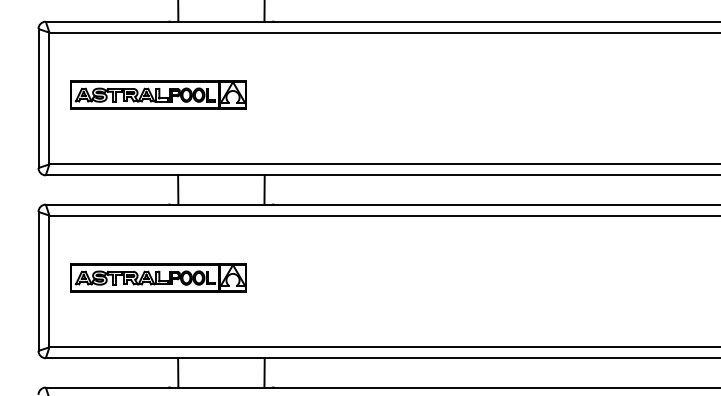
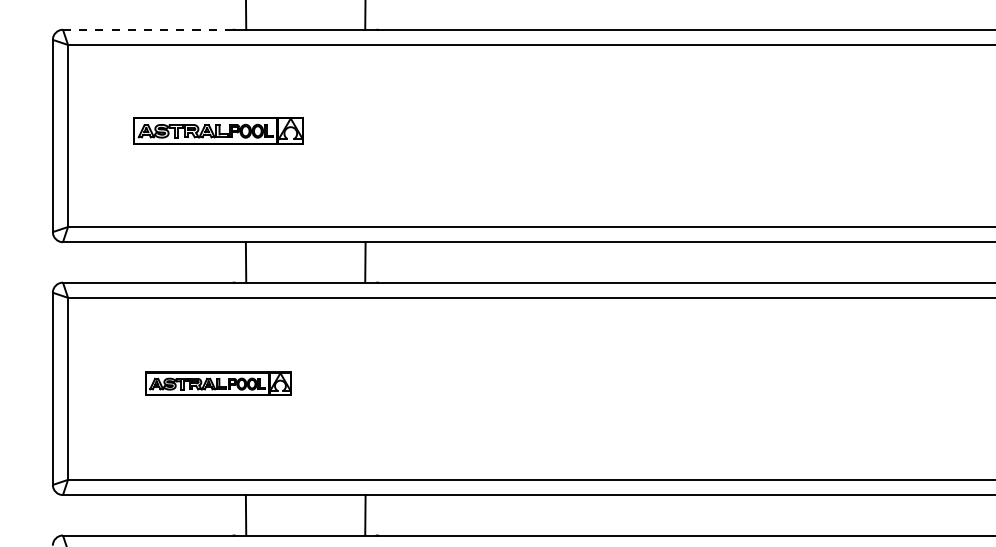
line: (107, 21) -> (148, 29), solid -> dashed
part: (158, 94) -> (218, 130), size x0.7
part: (158, 277) -> (218, 383), size x0.6

